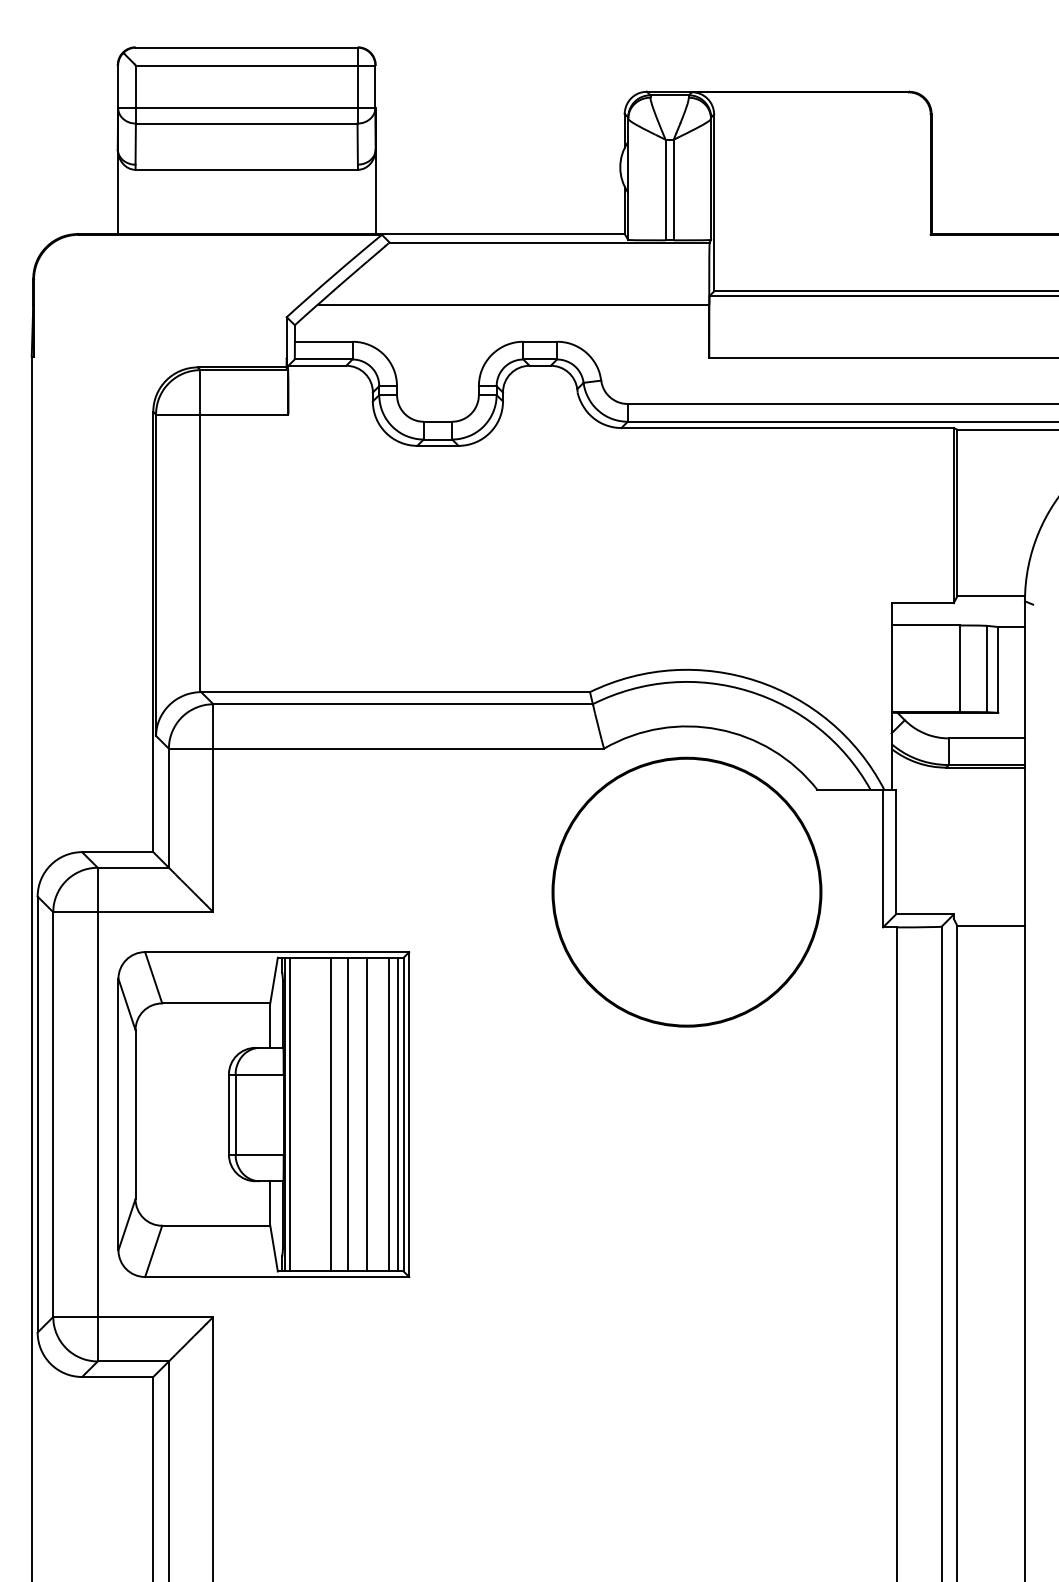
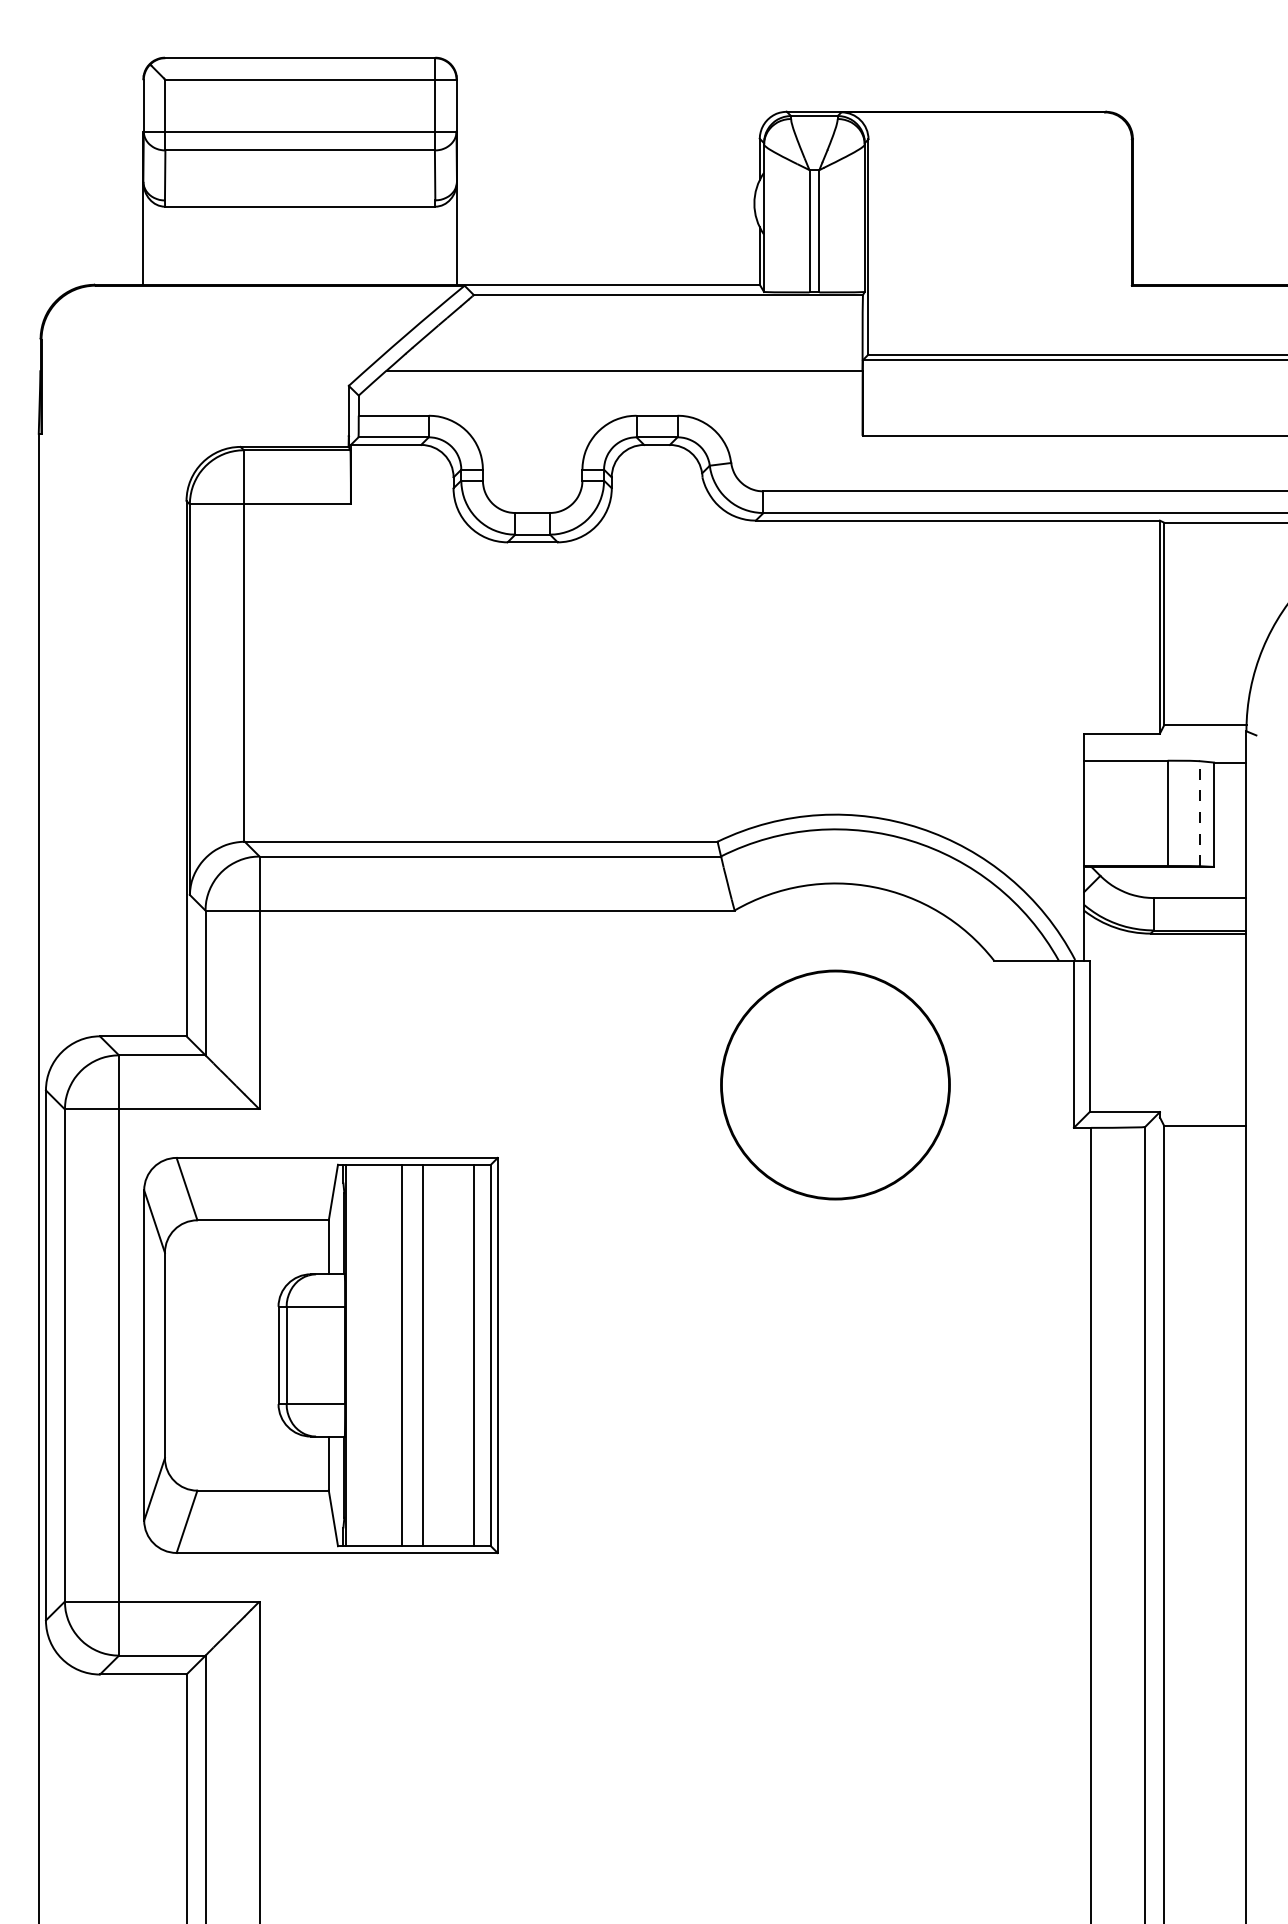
line: (986, 668) -> (1199, 813), solid -> dashed
circle: (686, 891) -> (835, 1084), size x0.7
line: (289, 1114) -> (352, 1355), removed
line: (367, 1114) -> (446, 1355), removed
line: (398, 1114) -> (484, 1355), removed

